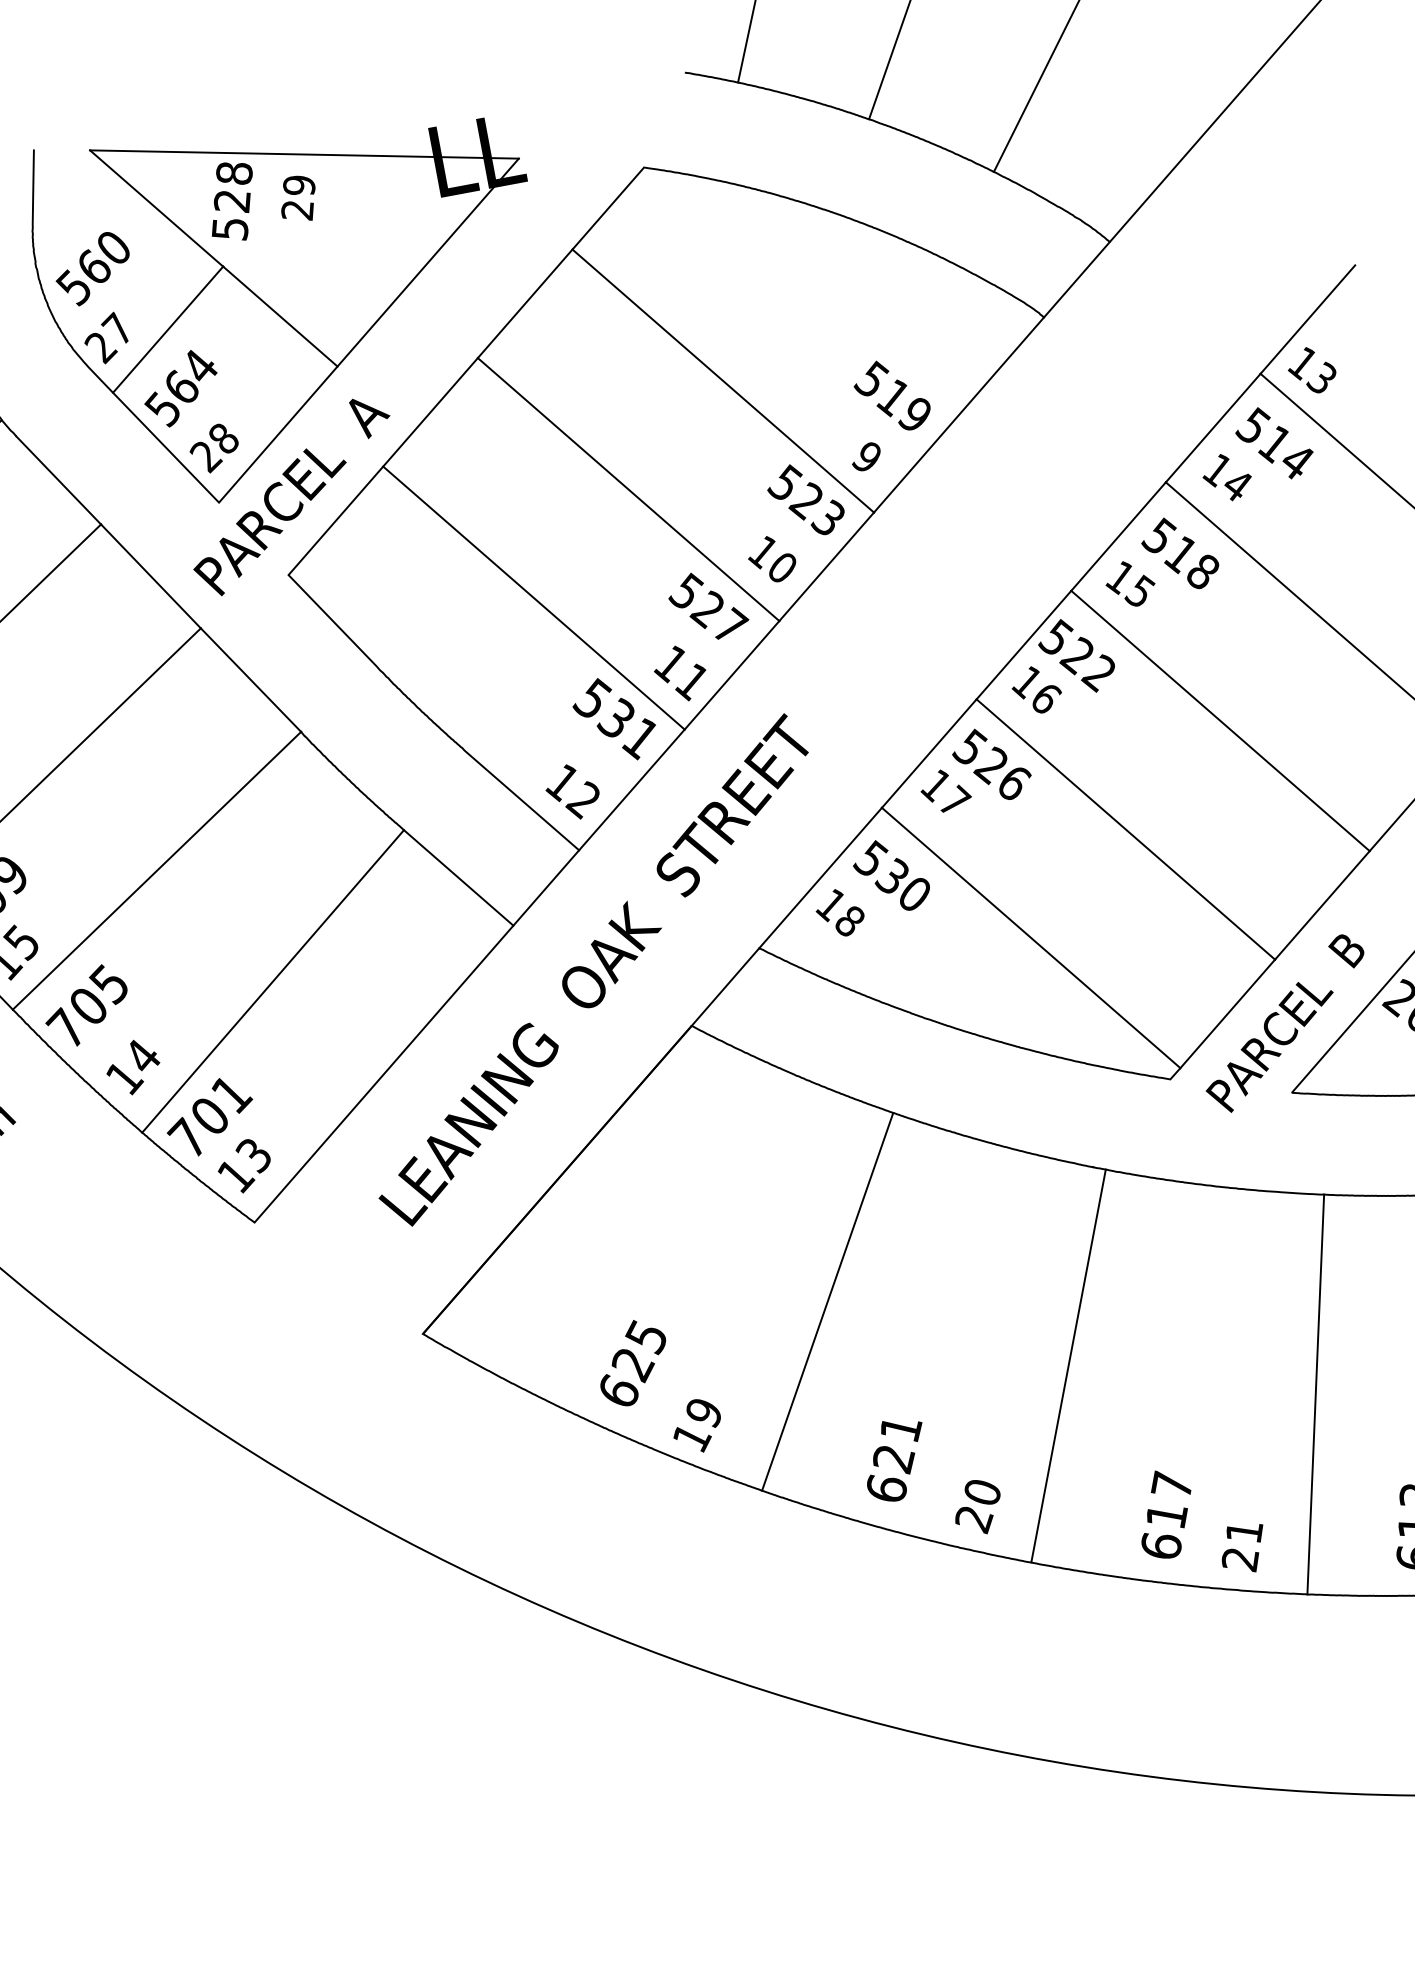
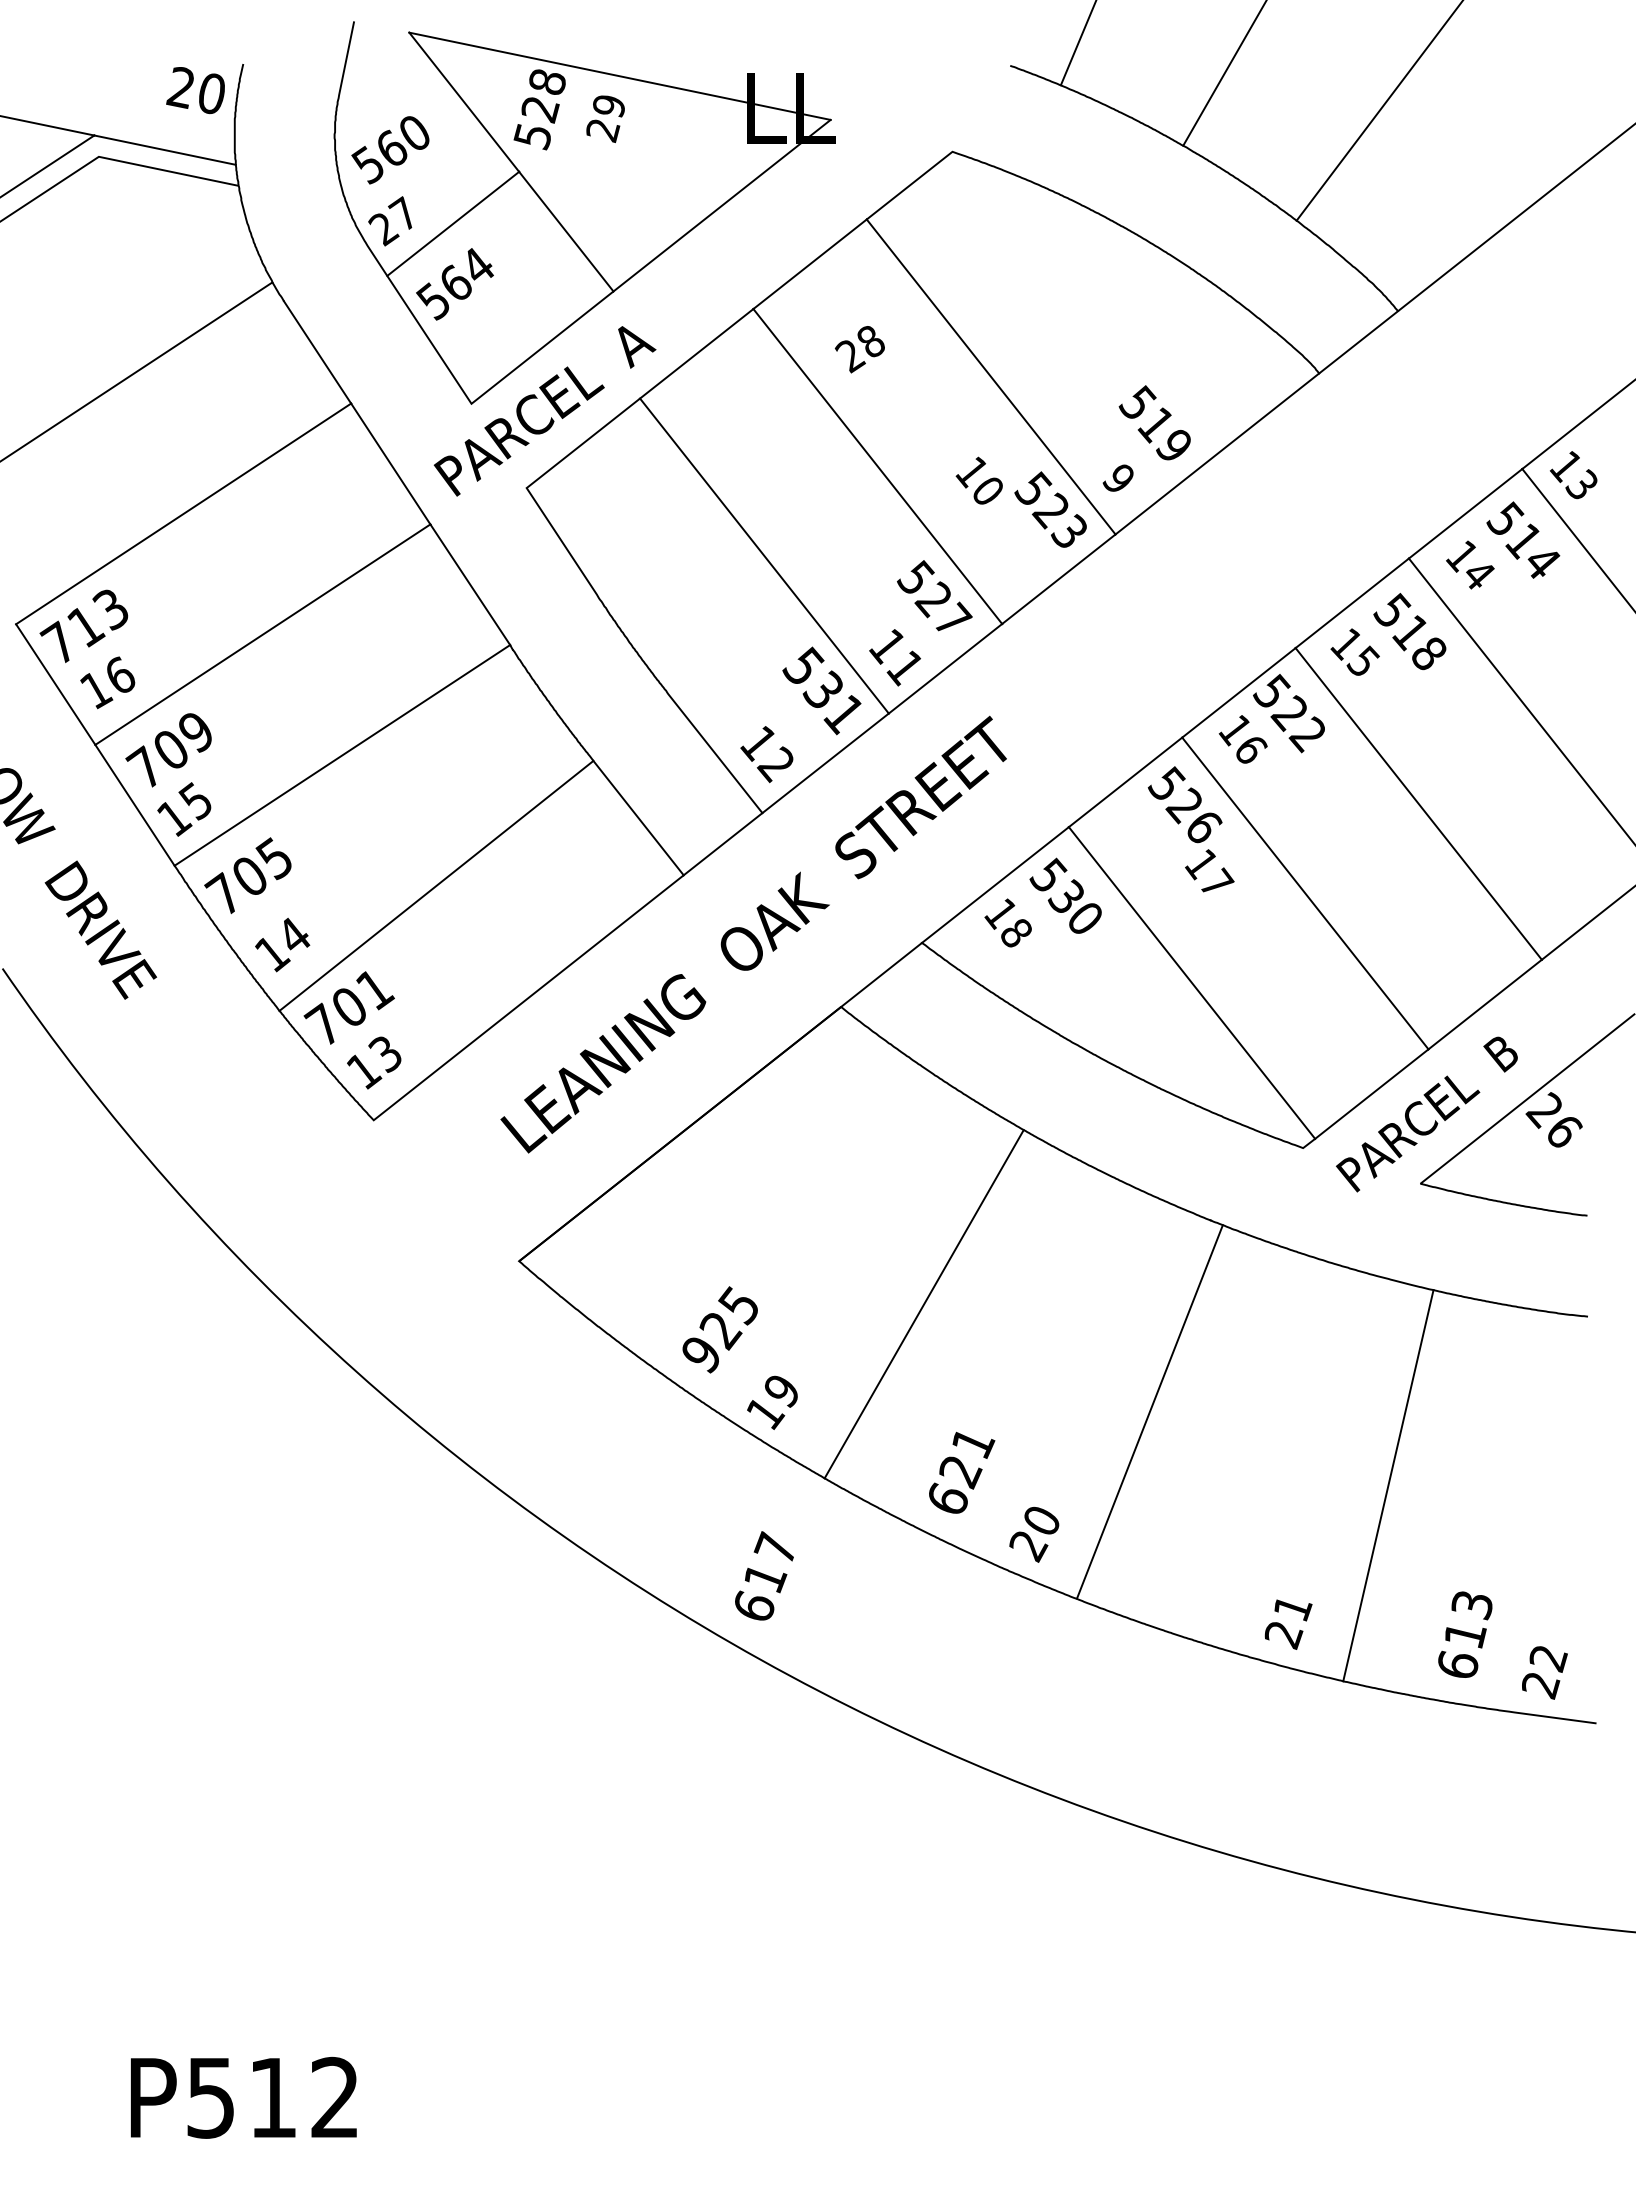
text: (213, 448) -> (859, 349), moved
text: (771, 559) -> (978, 480), moved
text: (945, 790) -> (1209, 870), moved
text: (618, 1390) -> (701, 1353), 625 -> 925
text: (1165, 1513) -> (764, 1575), moved

